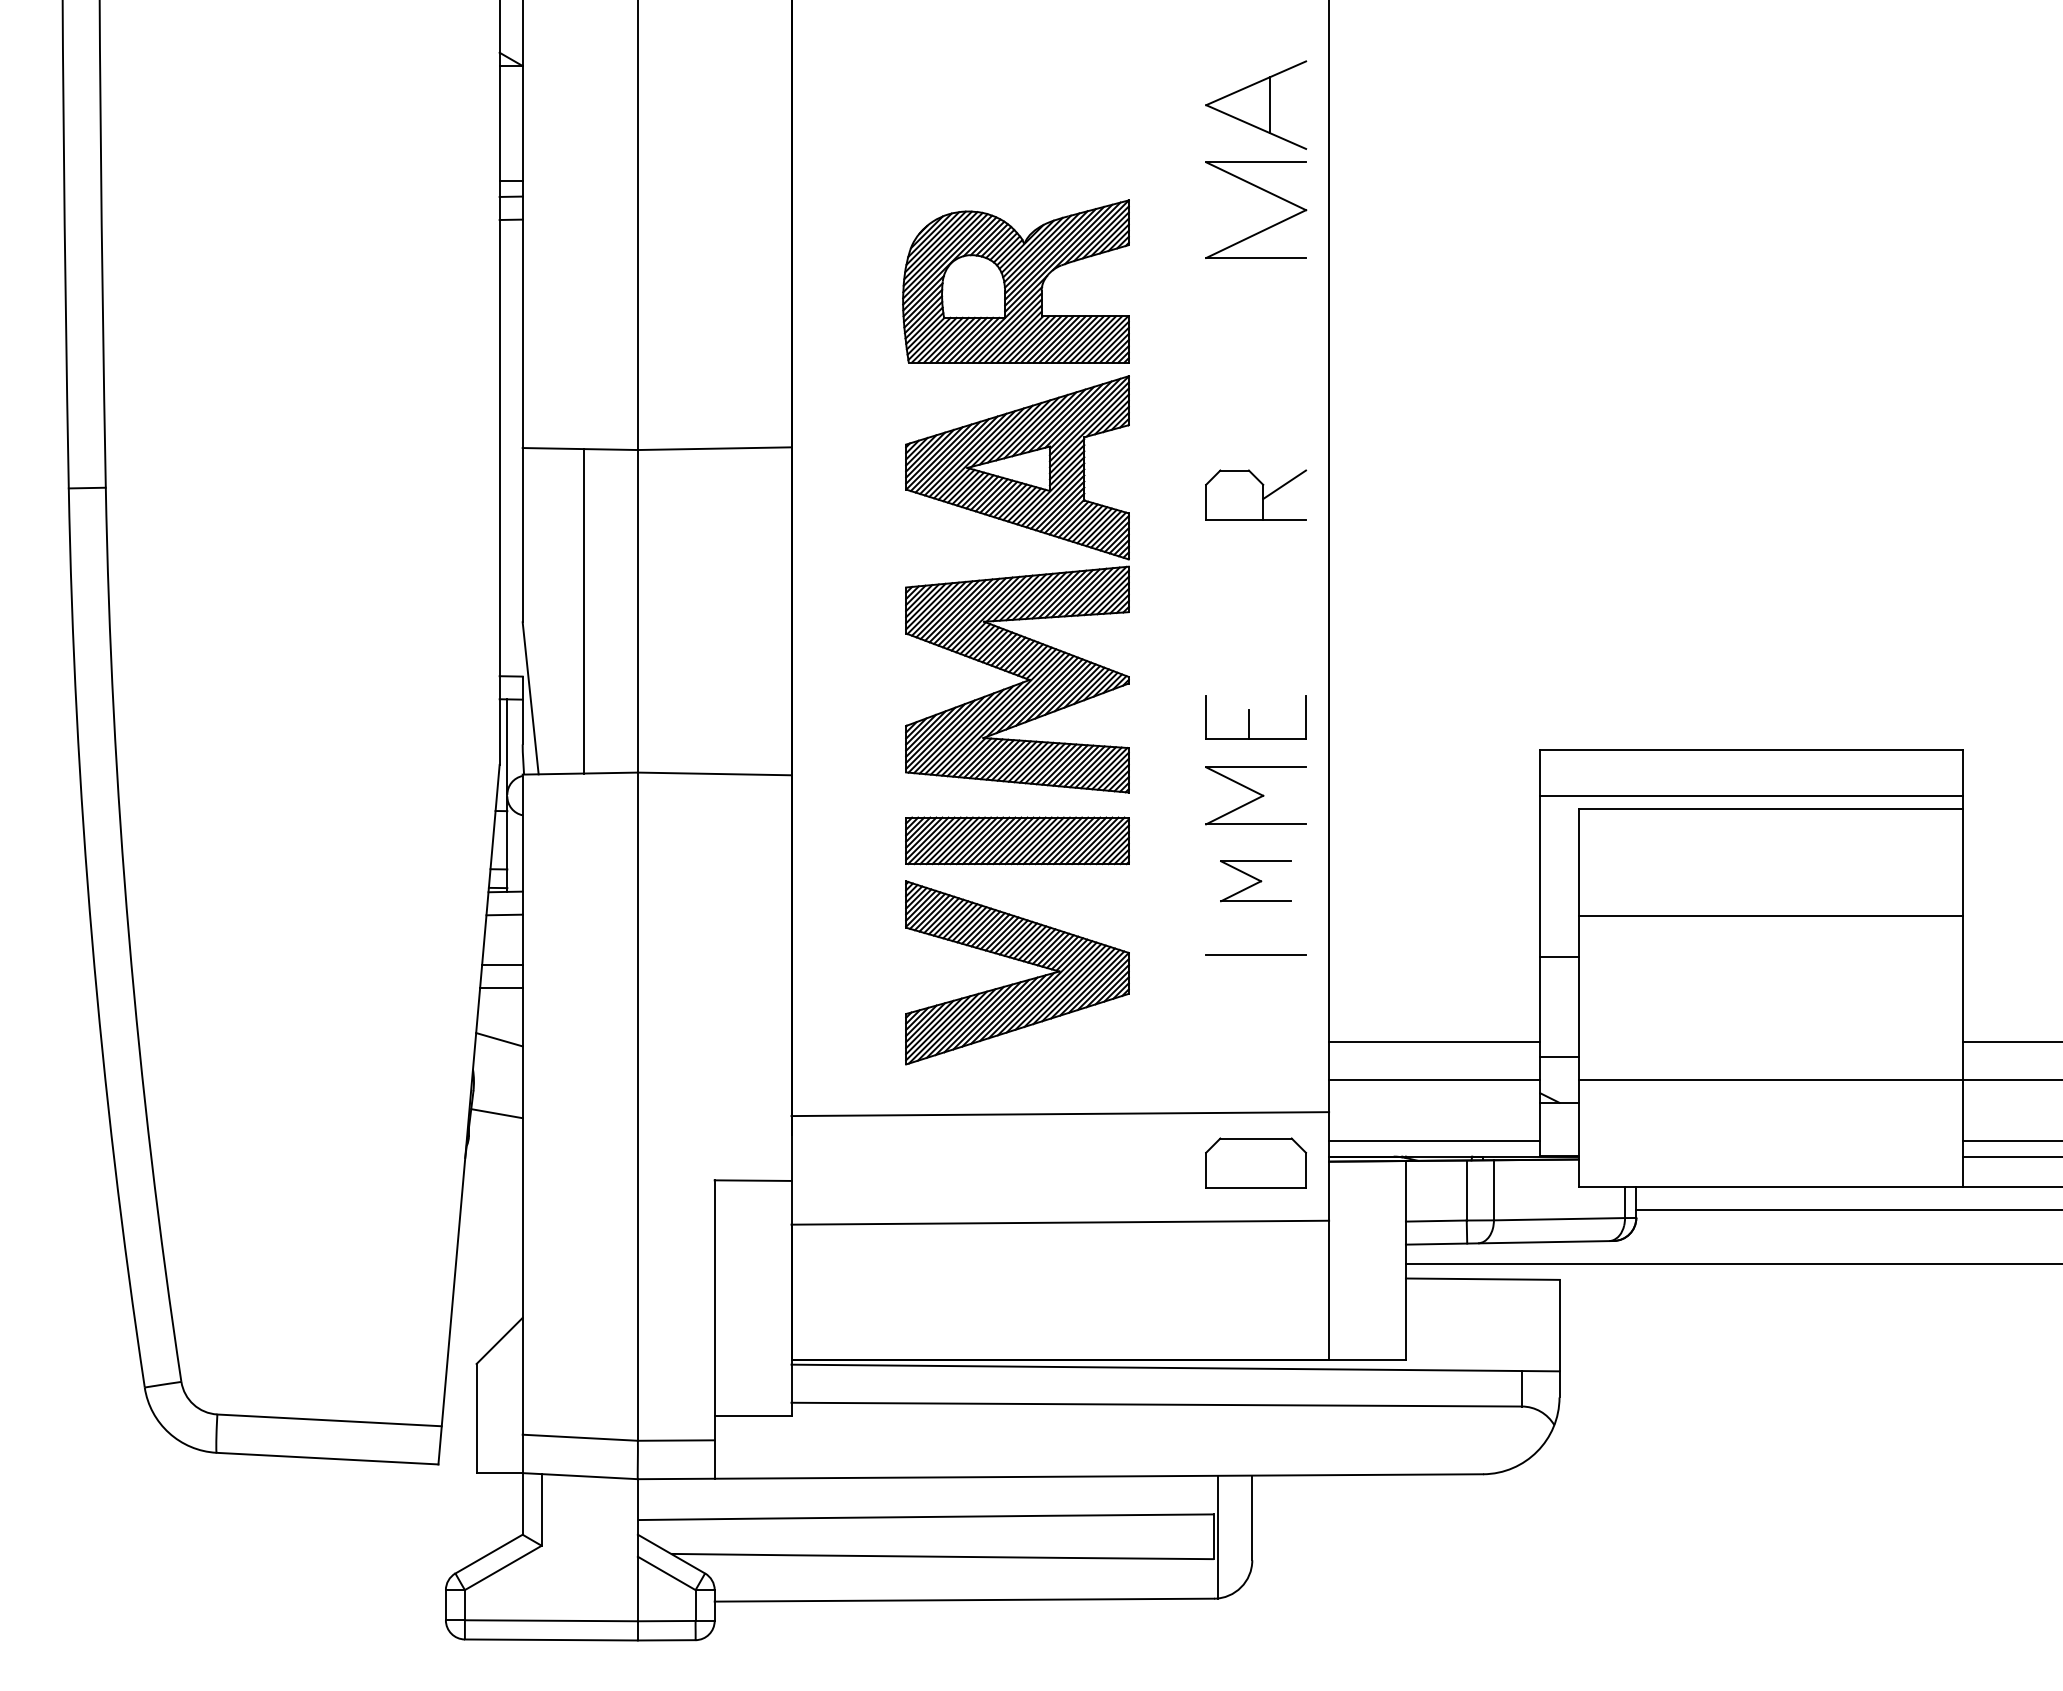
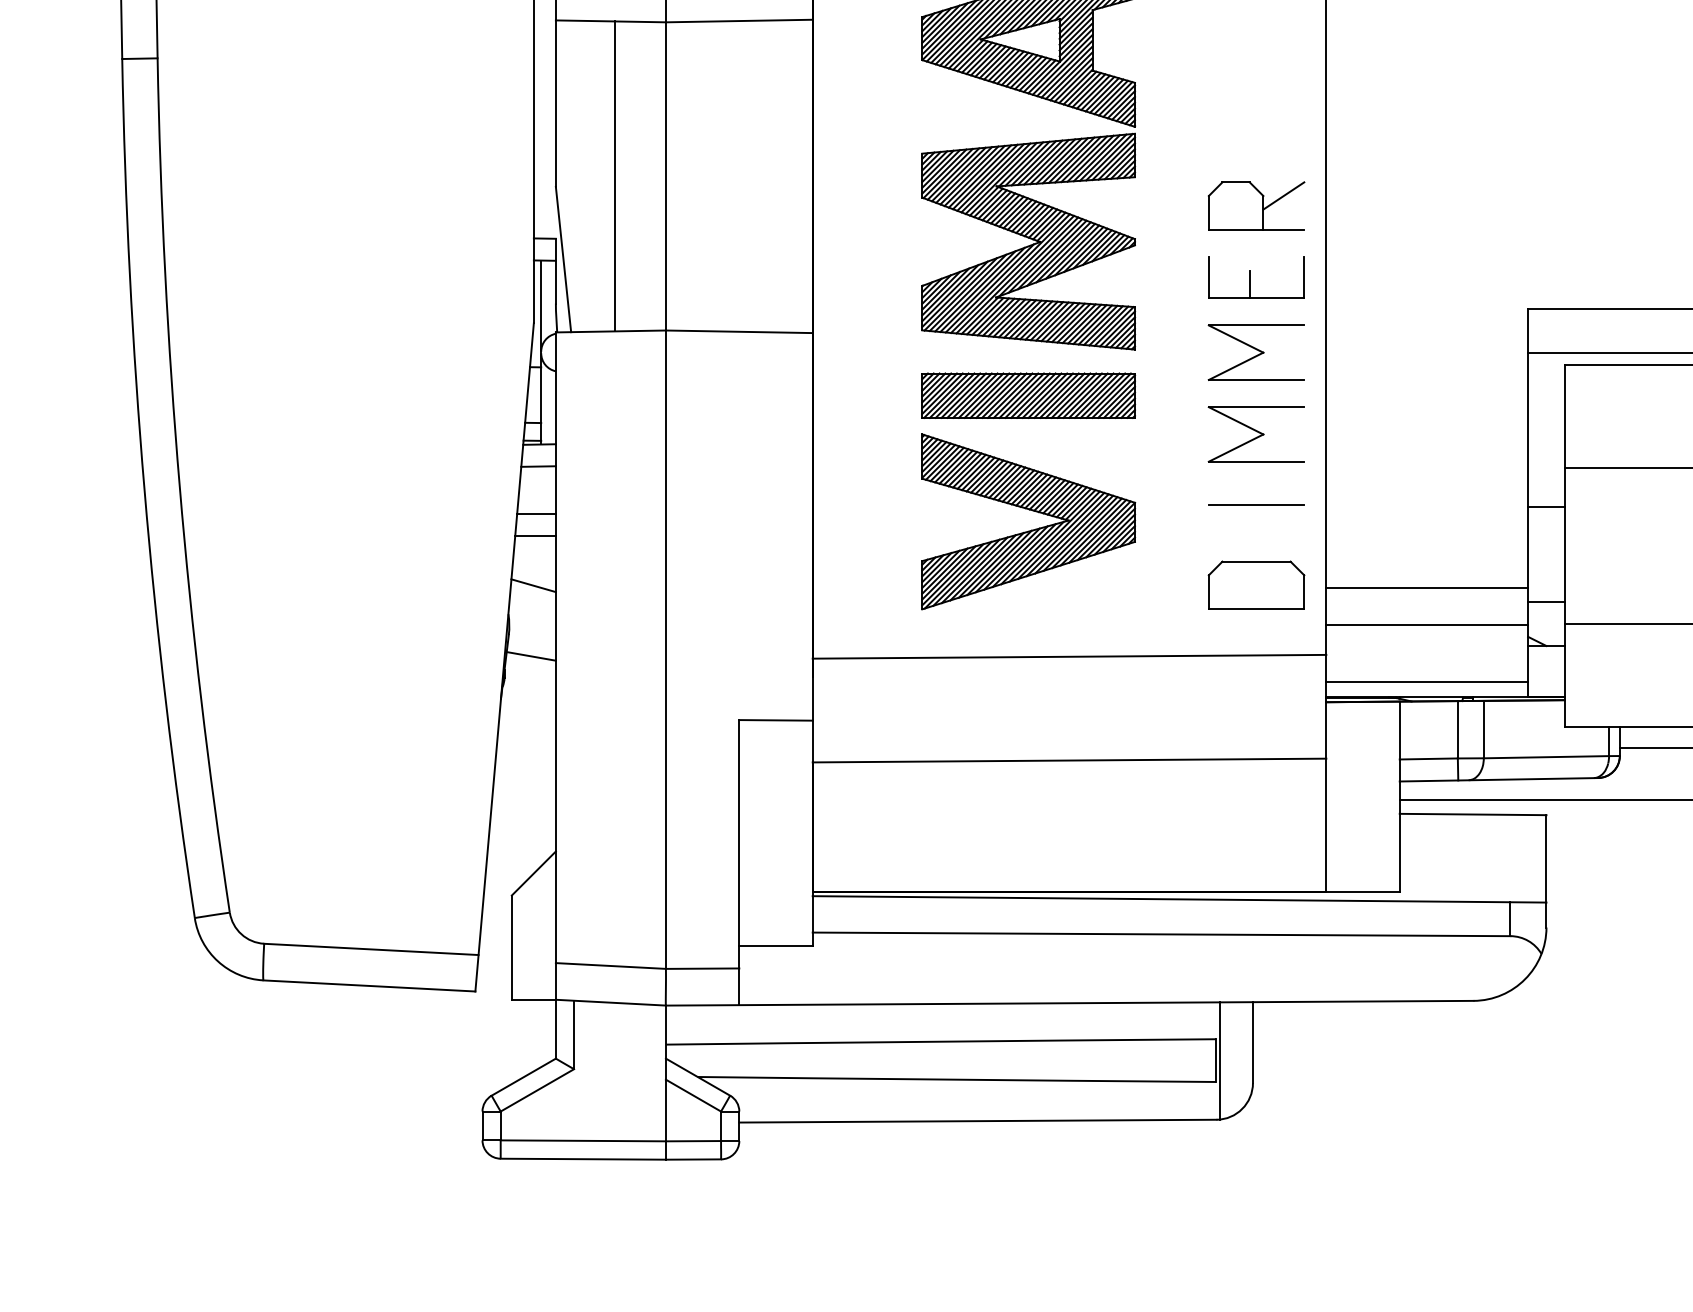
part: (1256, 494) -> (1256, 205), moved
part: (1255, 880) -> (1256, 433), size x1.43
part: (1255, 1162) -> (1256, 584), moved

